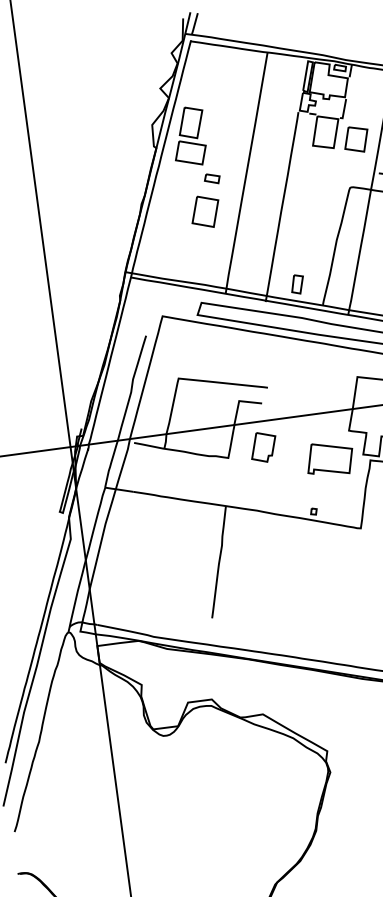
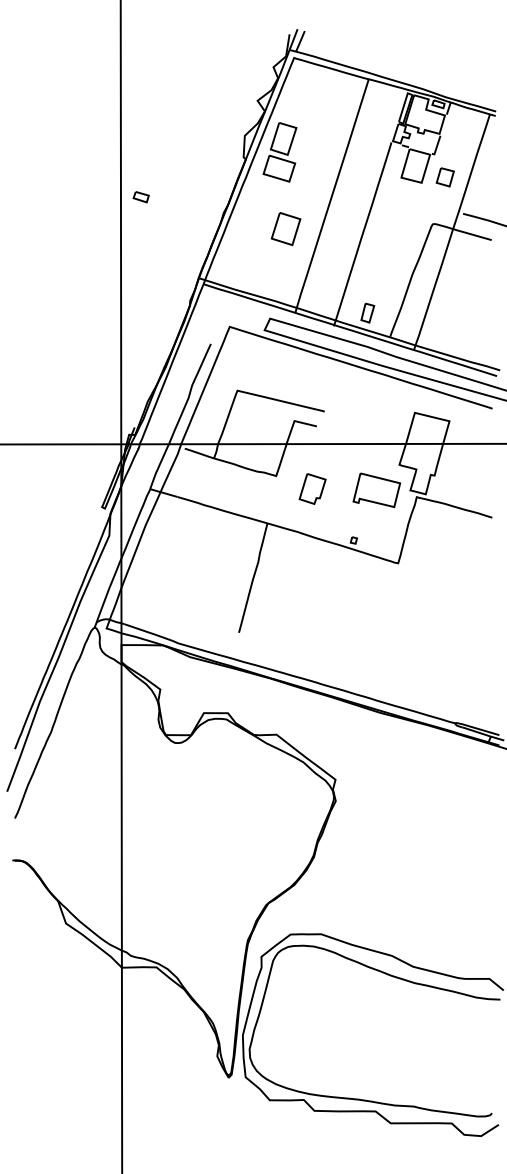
part: (356, 139) -> (445, 177), size x0.7
part: (211, 179) -> (140, 197), moved
part: (263, 446) -> (312, 488), moved

